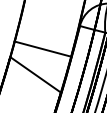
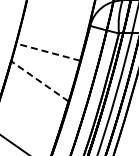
line: (42, 49) -> (47, 52), solid -> dashed
line: (35, 74) -> (39, 81), solid -> dashed

